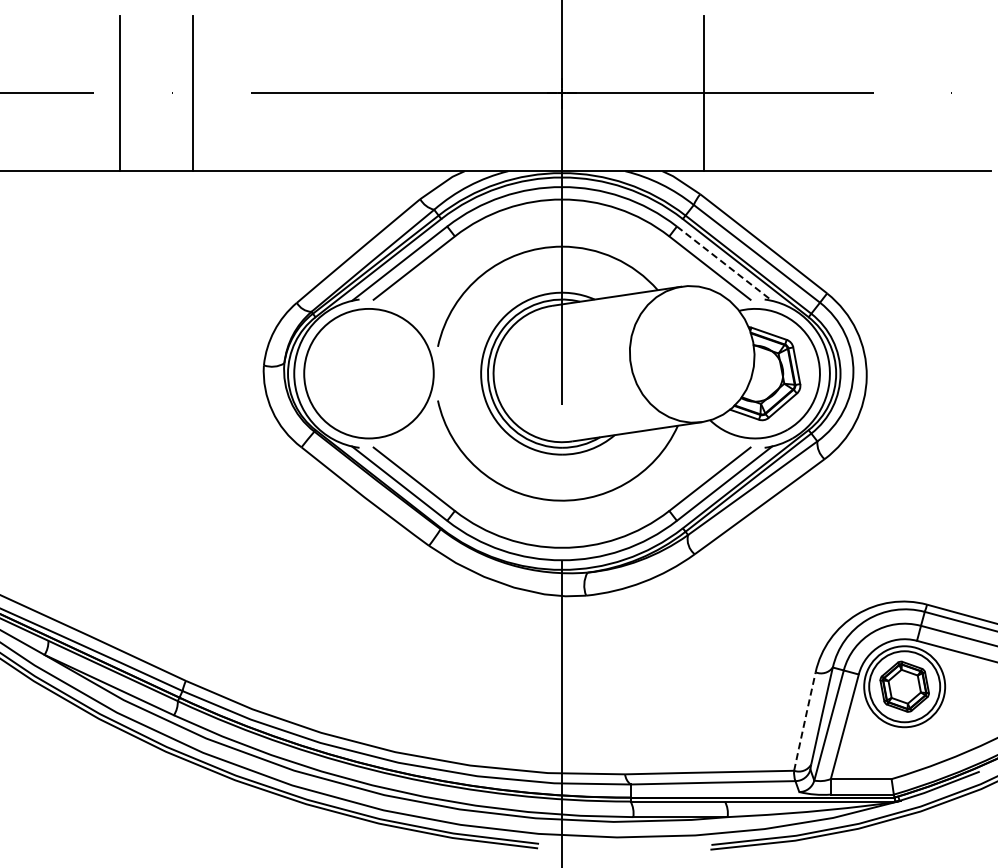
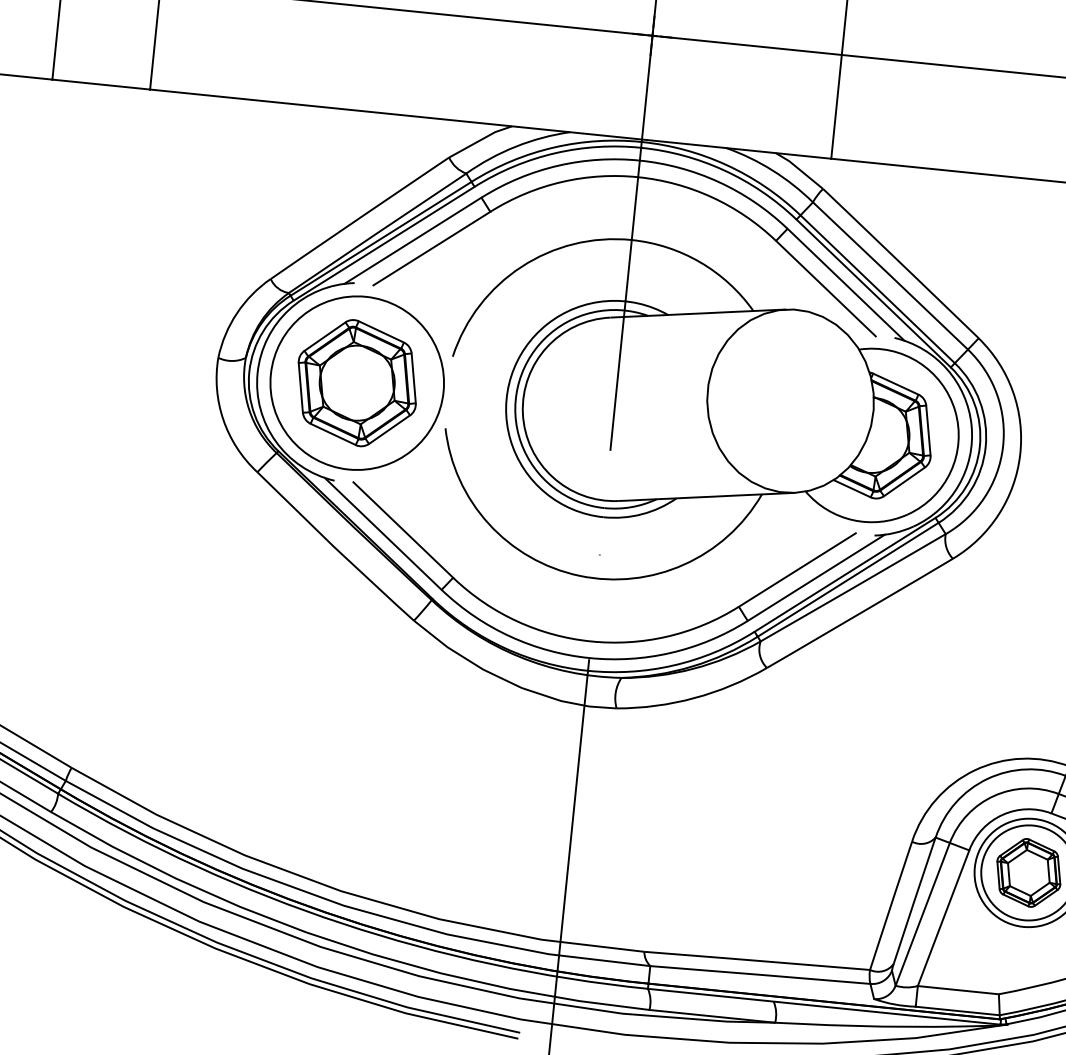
line: (724, 264) -> (845, 285), dashed -> solid
part: (369, 373) -> (357, 382), added
line: (804, 721) -> (890, 905), dashed -> solid

